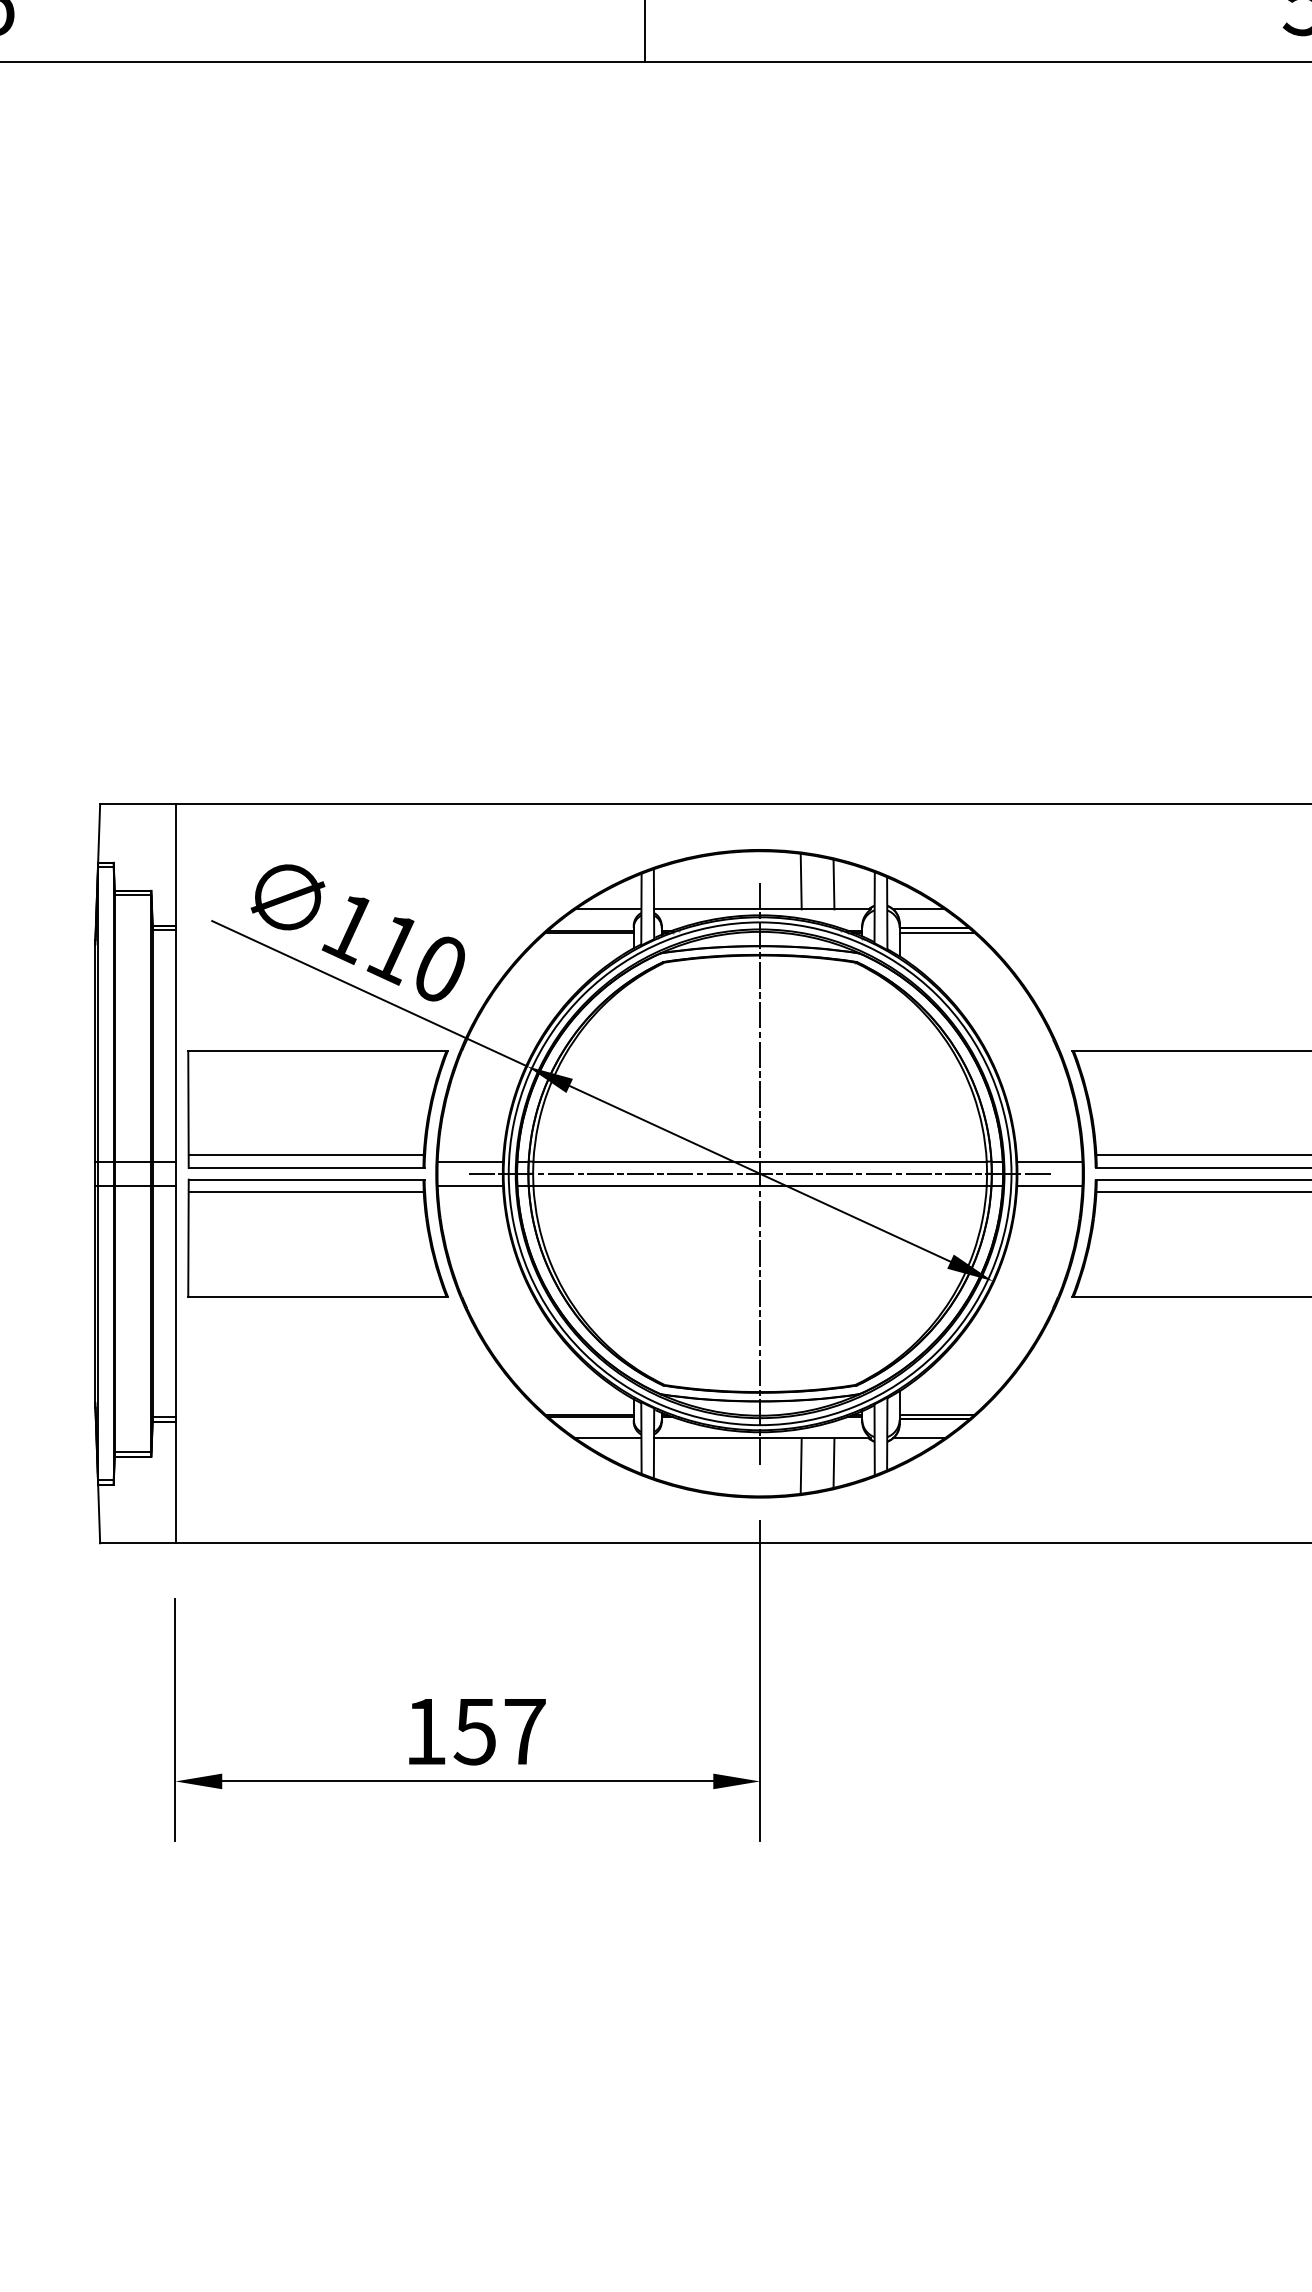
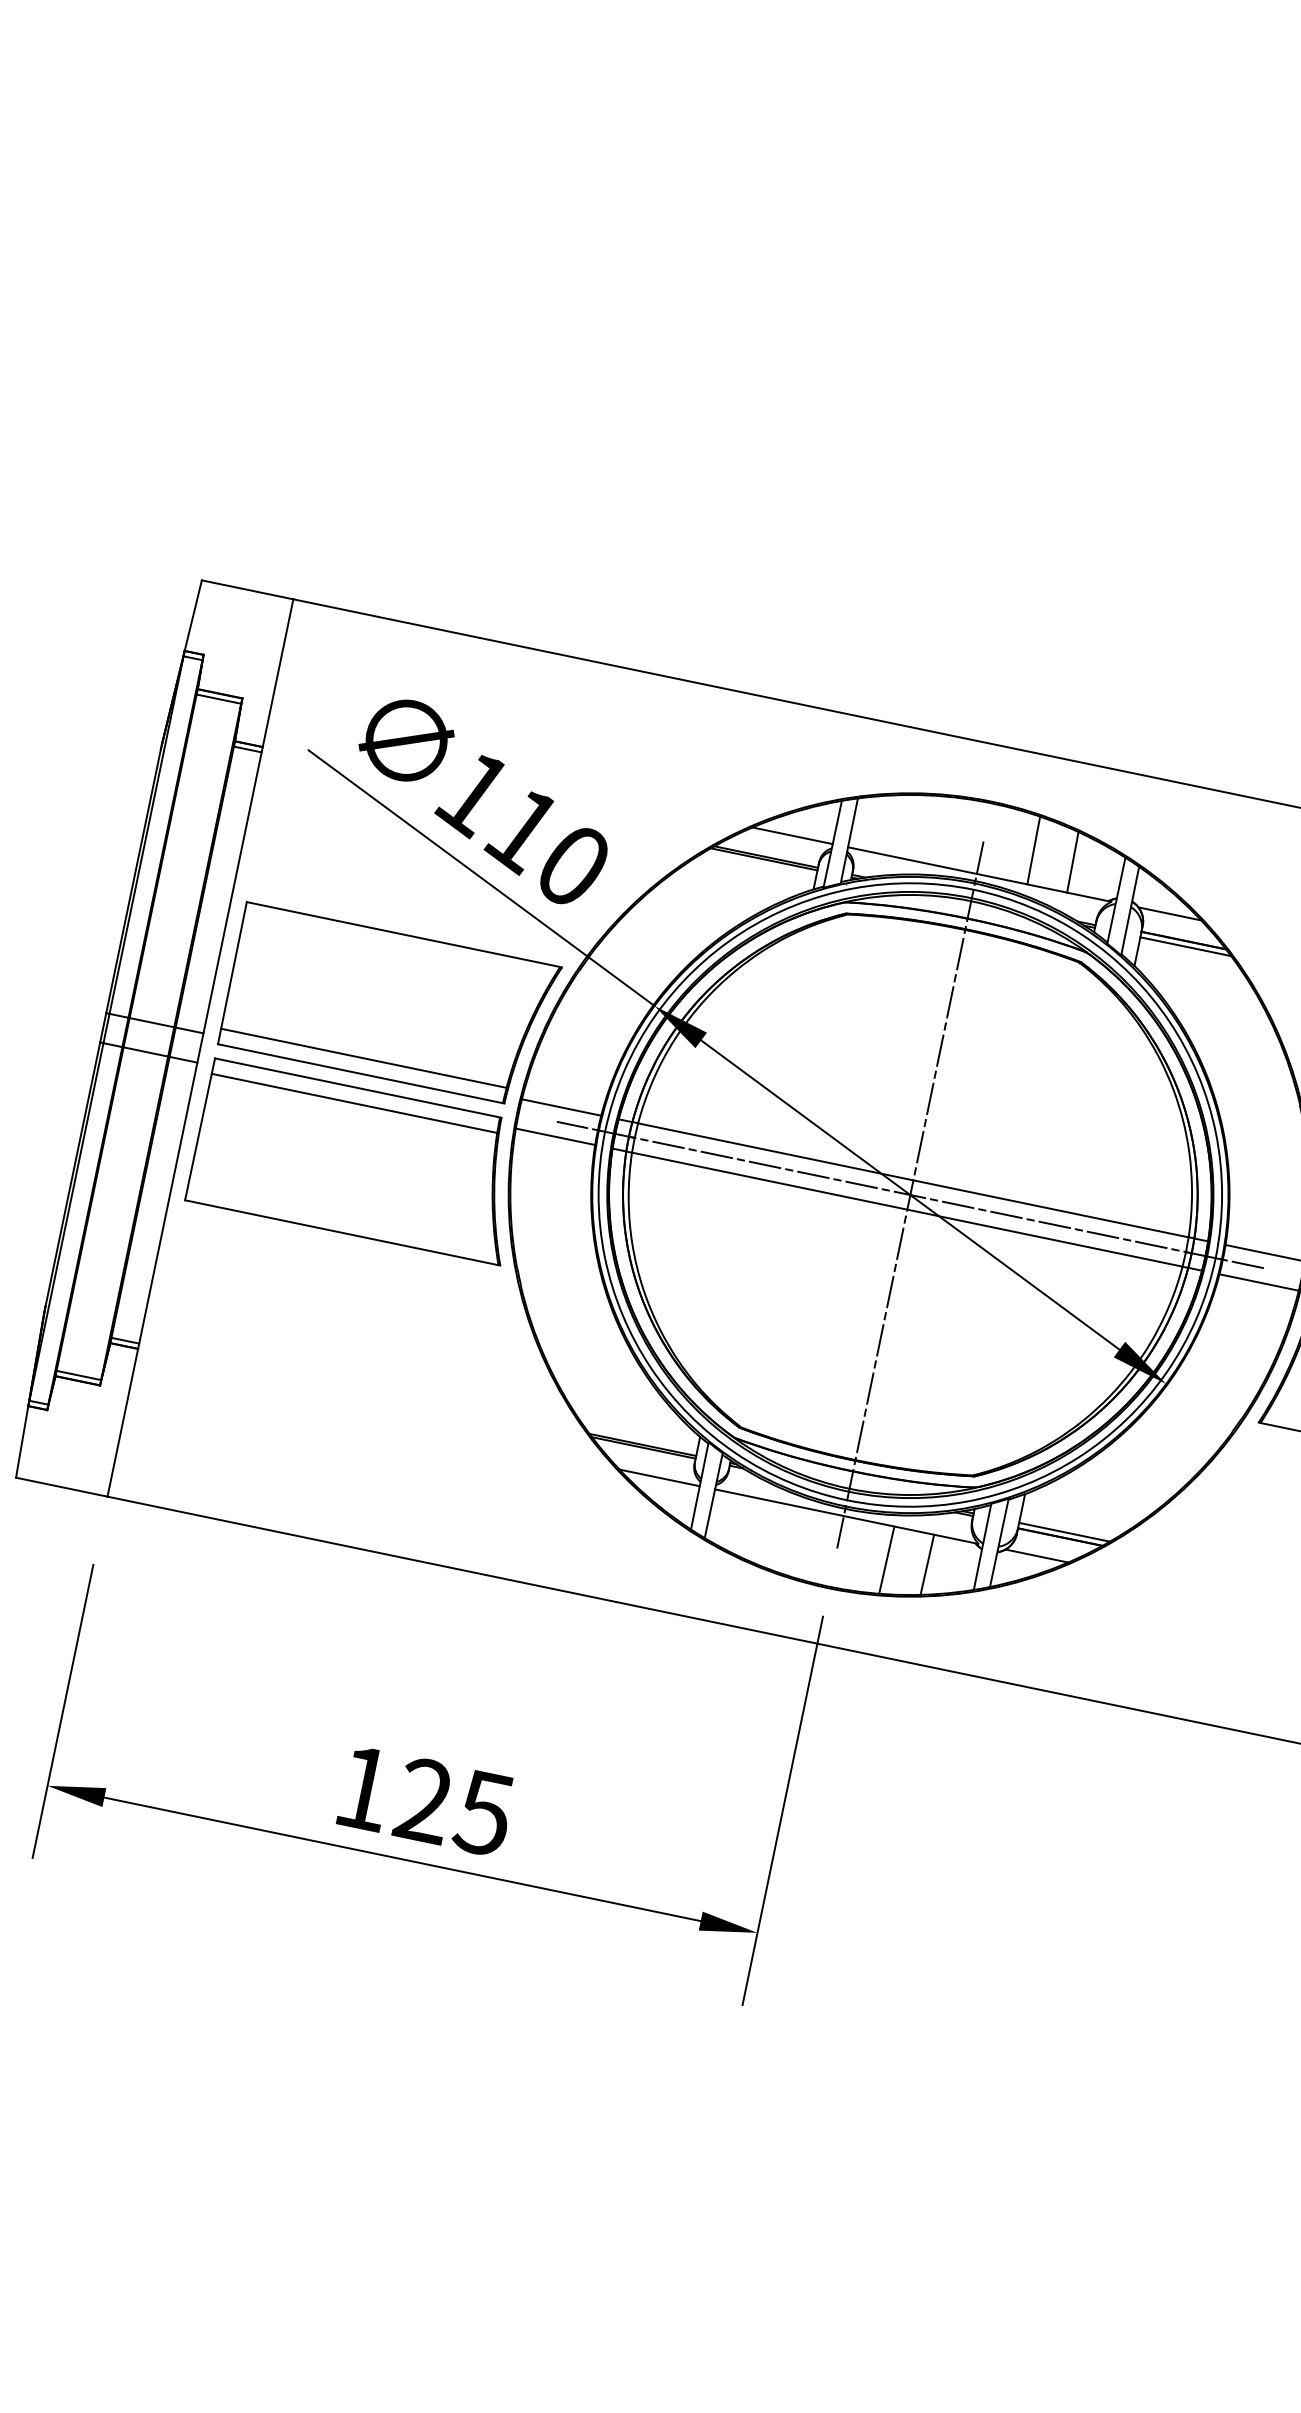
text: (499, 1731) -> (453, 1806), 157 -> 125

